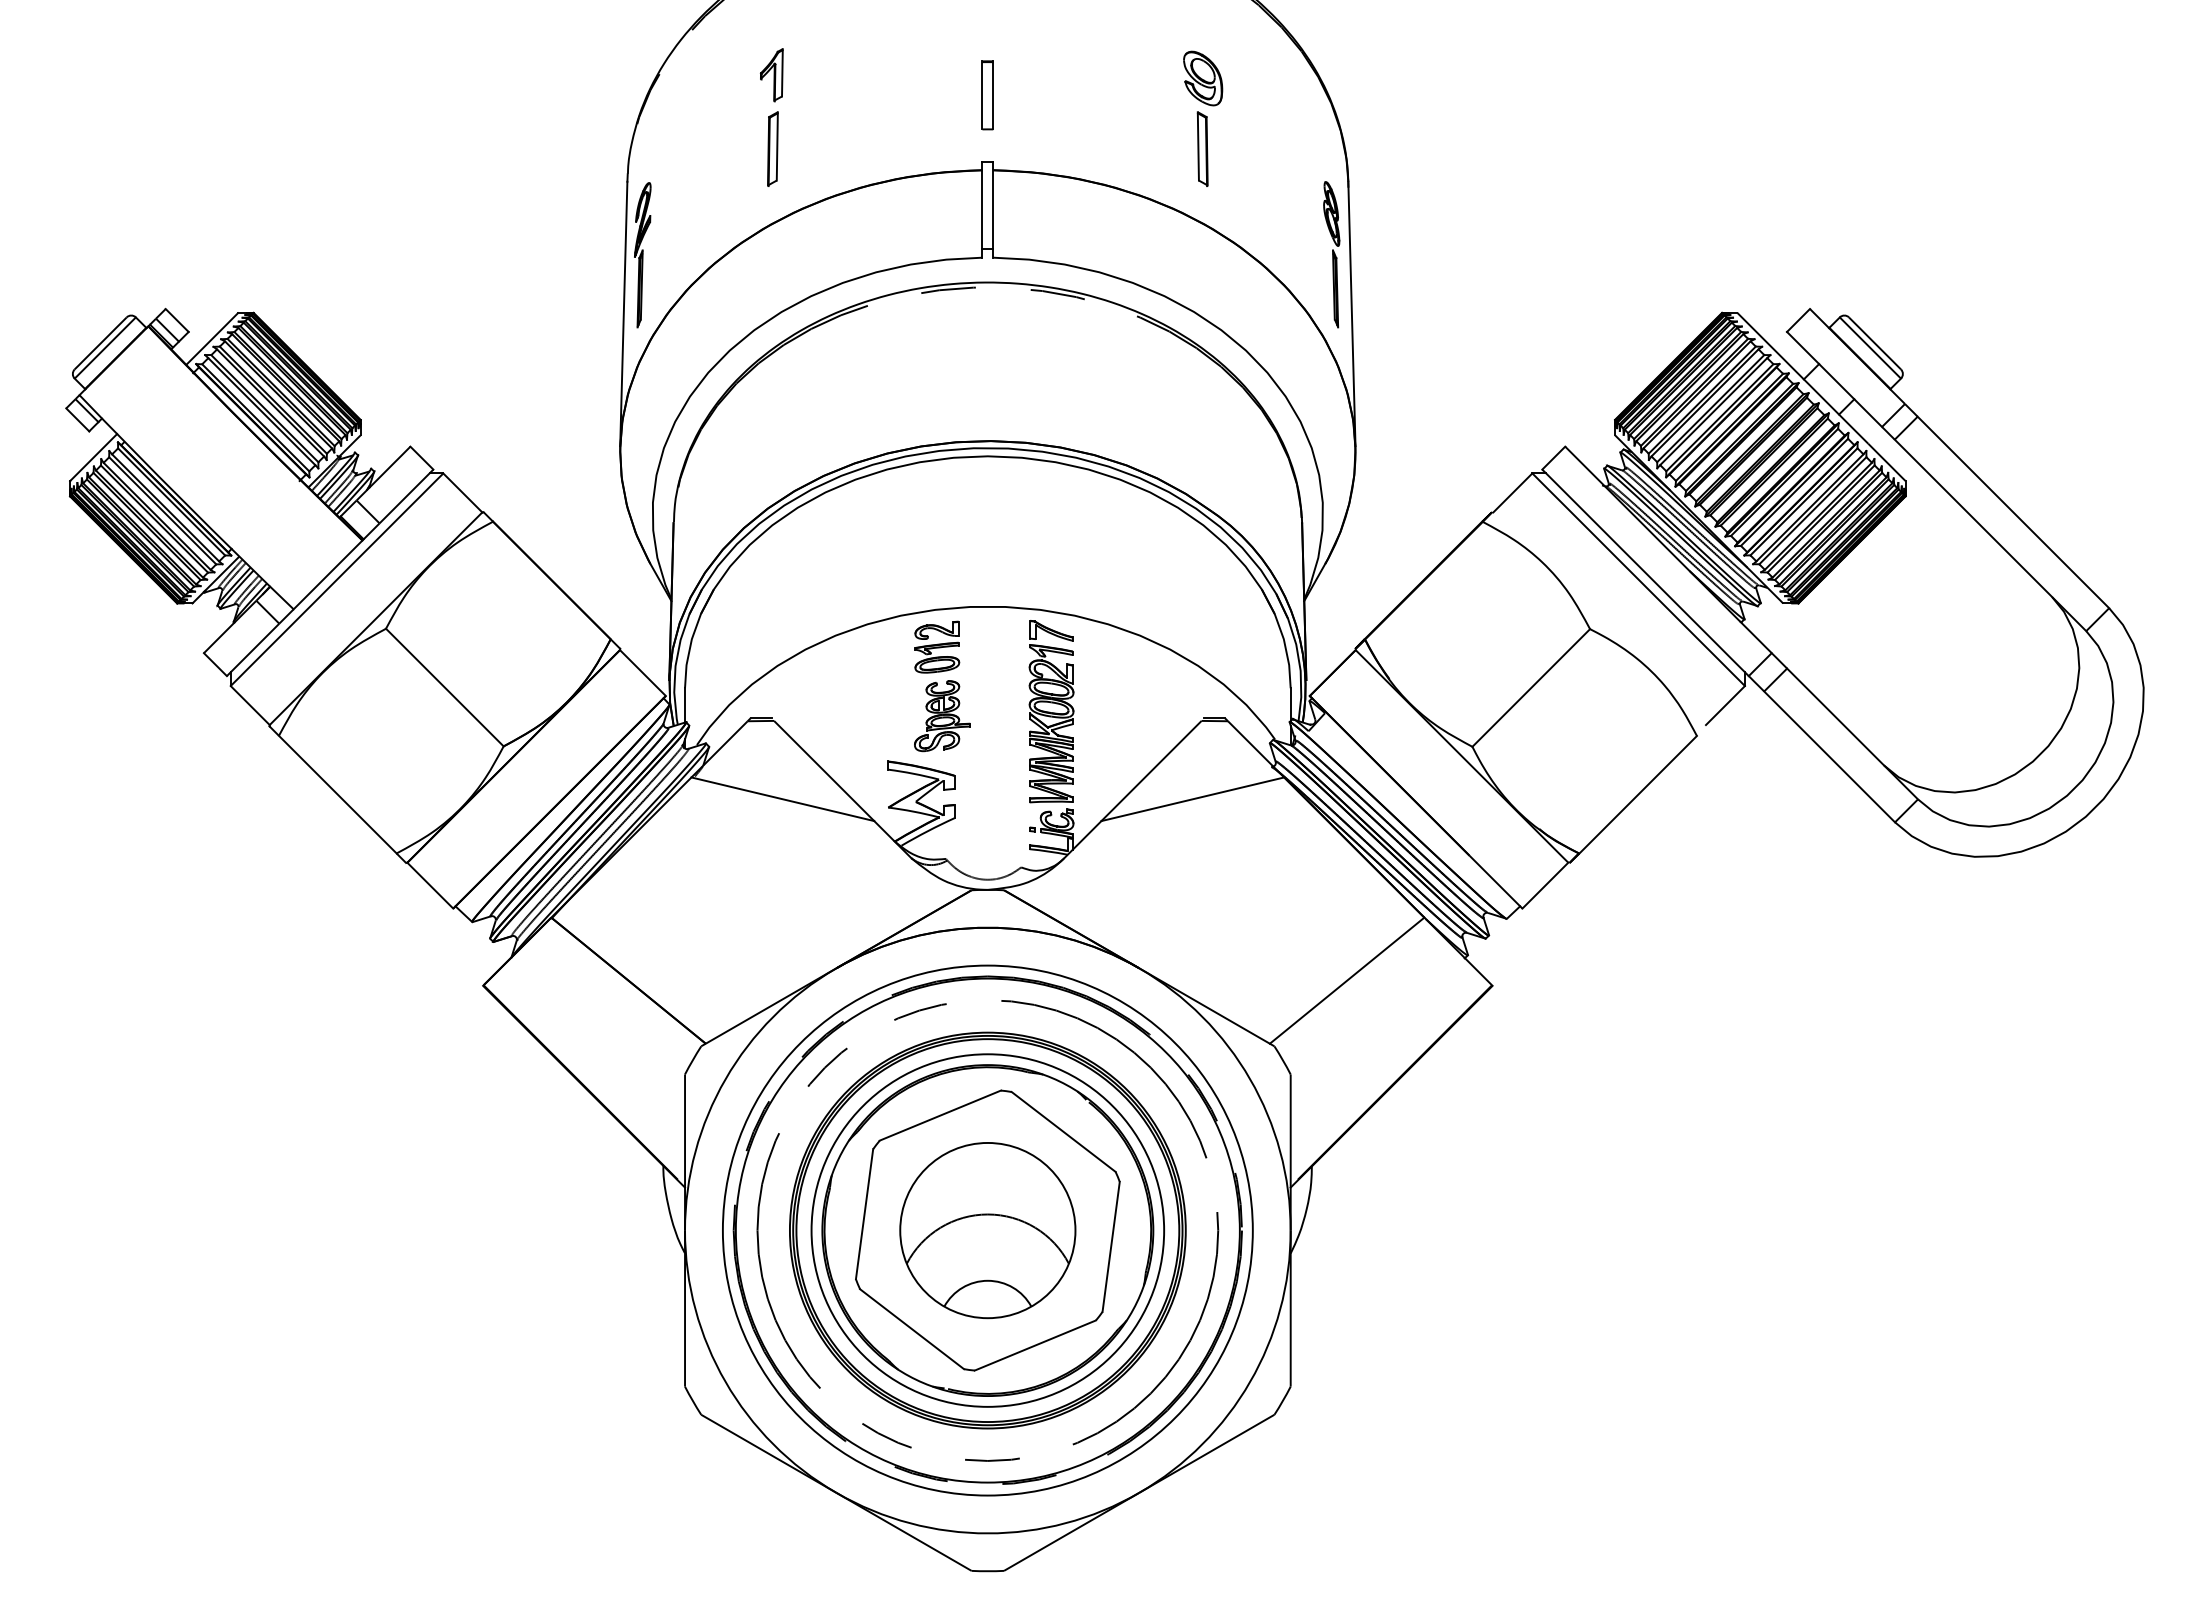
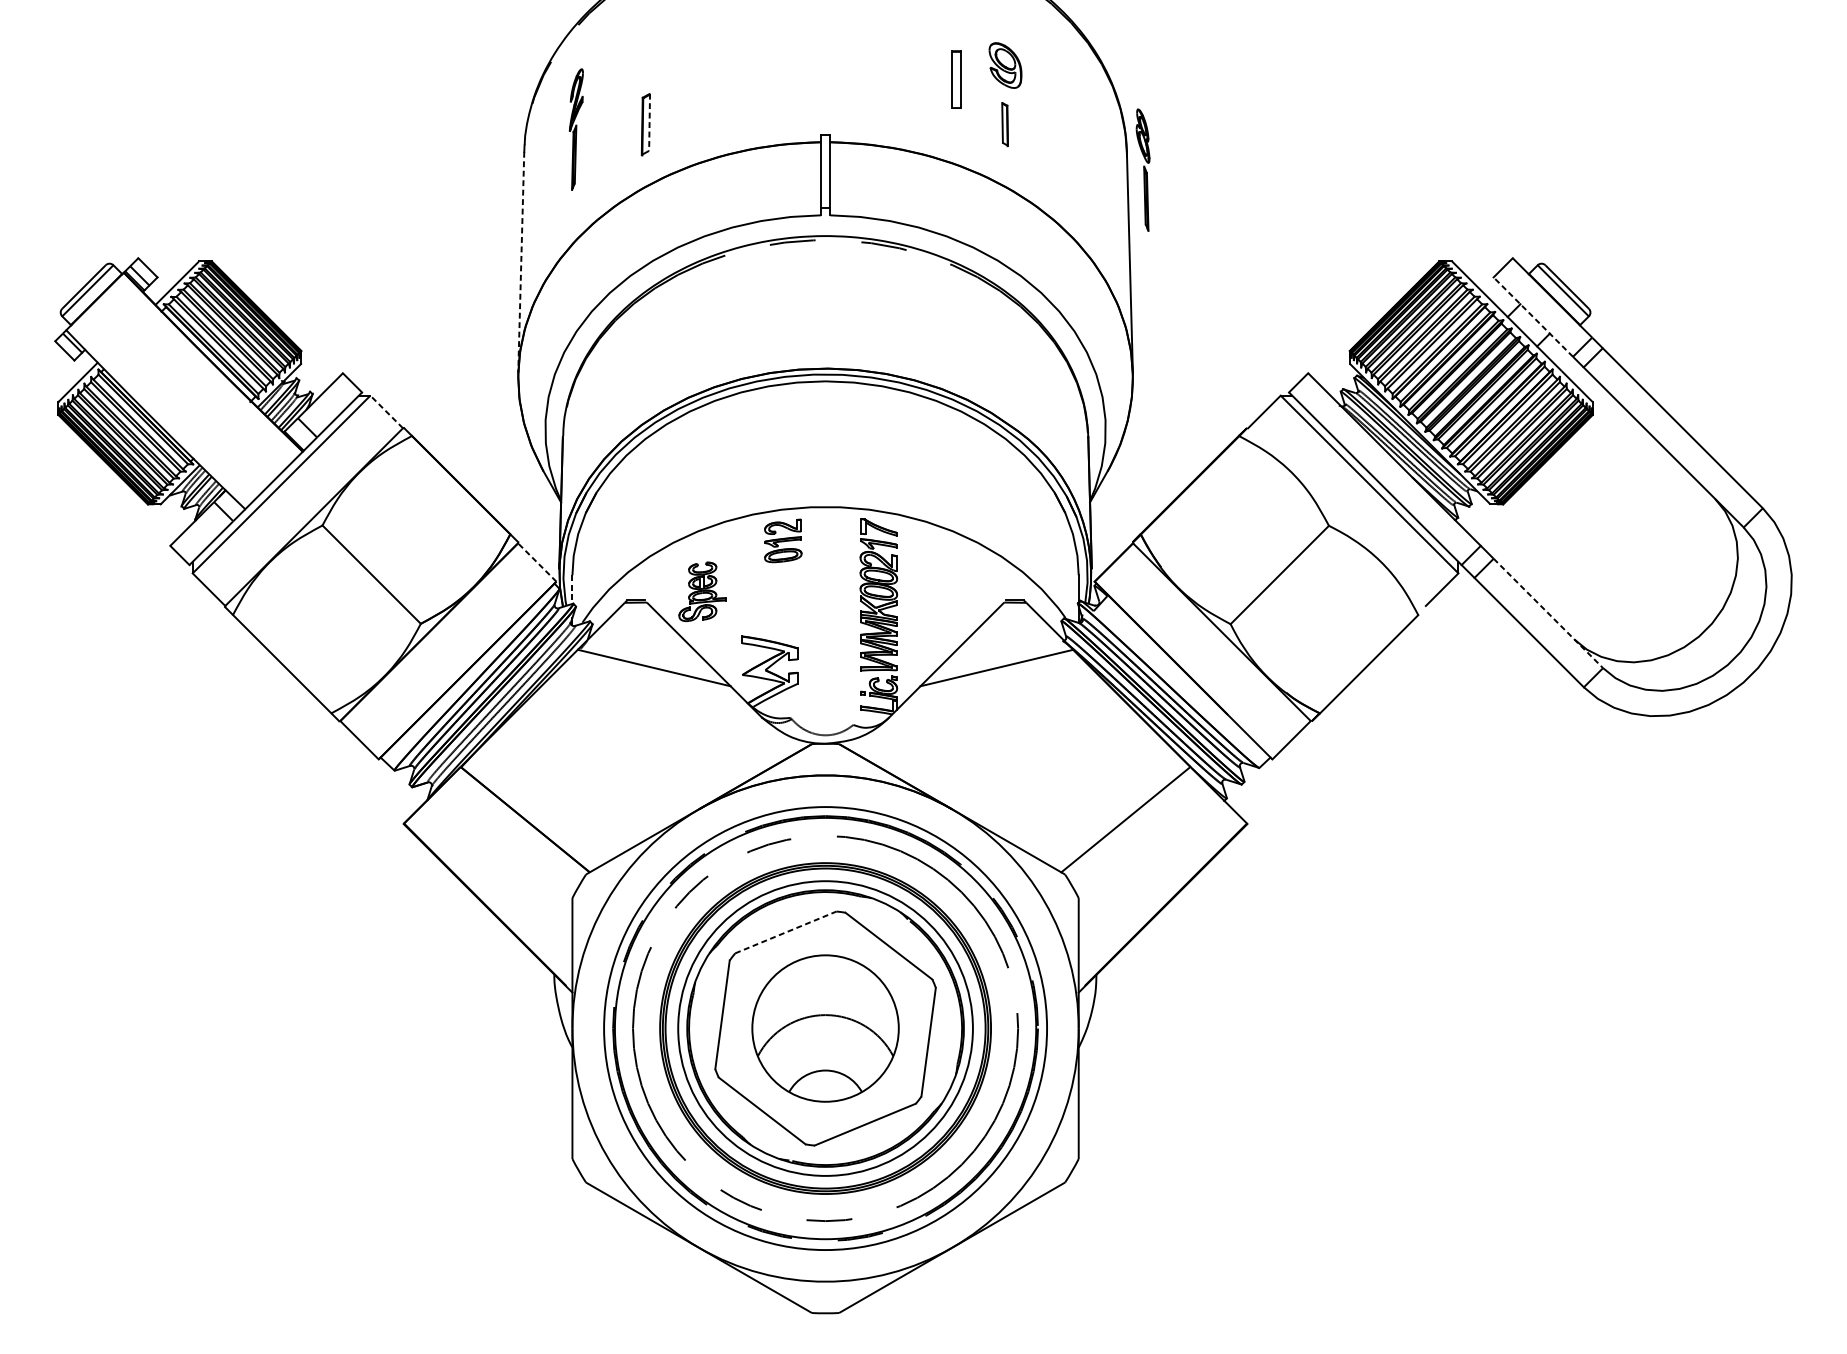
part: (771, 75) -> (644, 63), removed
part: (987, 95) -> (956, 79), moved
line: (777, 146) -> (649, 122), solid -> dashed
part: (1202, 148) -> (1005, 124), size x0.7
part: (1331, 254) -> (1142, 170), moved
part: (642, 255) -> (576, 129), moved
line: (623, 314) -> (521, 262), solid -> dashed
line: (1834, 379) -> (1533, 317), solid -> dashed
line: (462, 492) -> (386, 411), solid -> dashed
line: (642, 672) -> (536, 562), solid -> dashed
line: (685, 705) -> (572, 589), solid -> dashed
part: (942, 716) -> (702, 592), moved
line: (1852, 733) -> (1548, 613), solid -> dashed
line: (940, 1115) -> (785, 932), solid -> dashed

